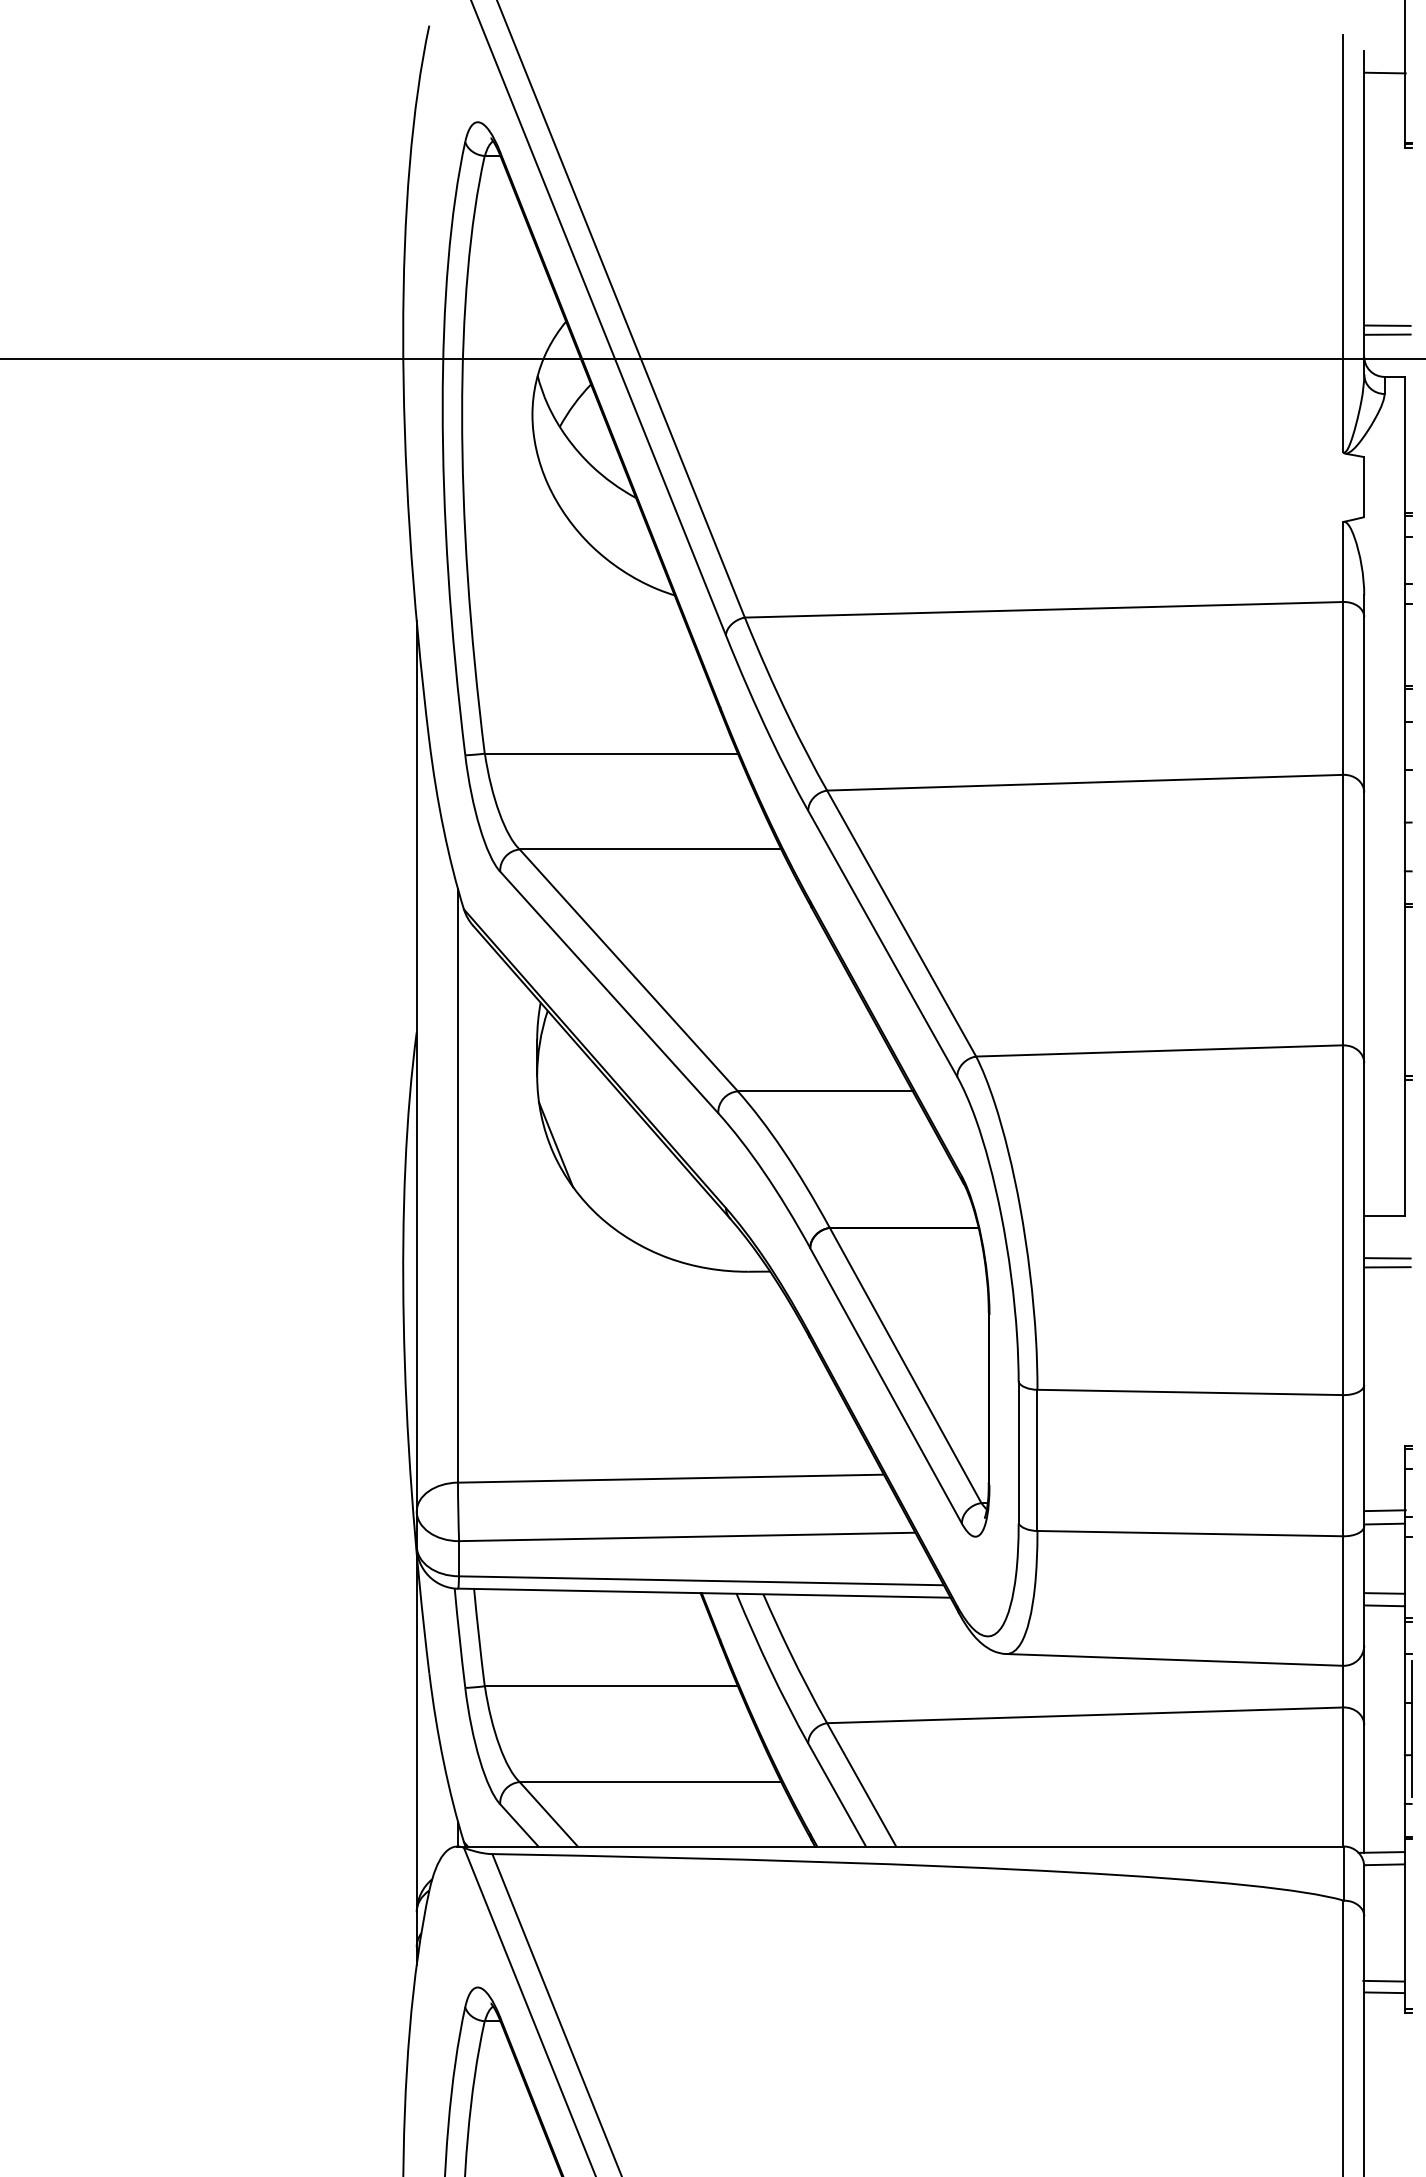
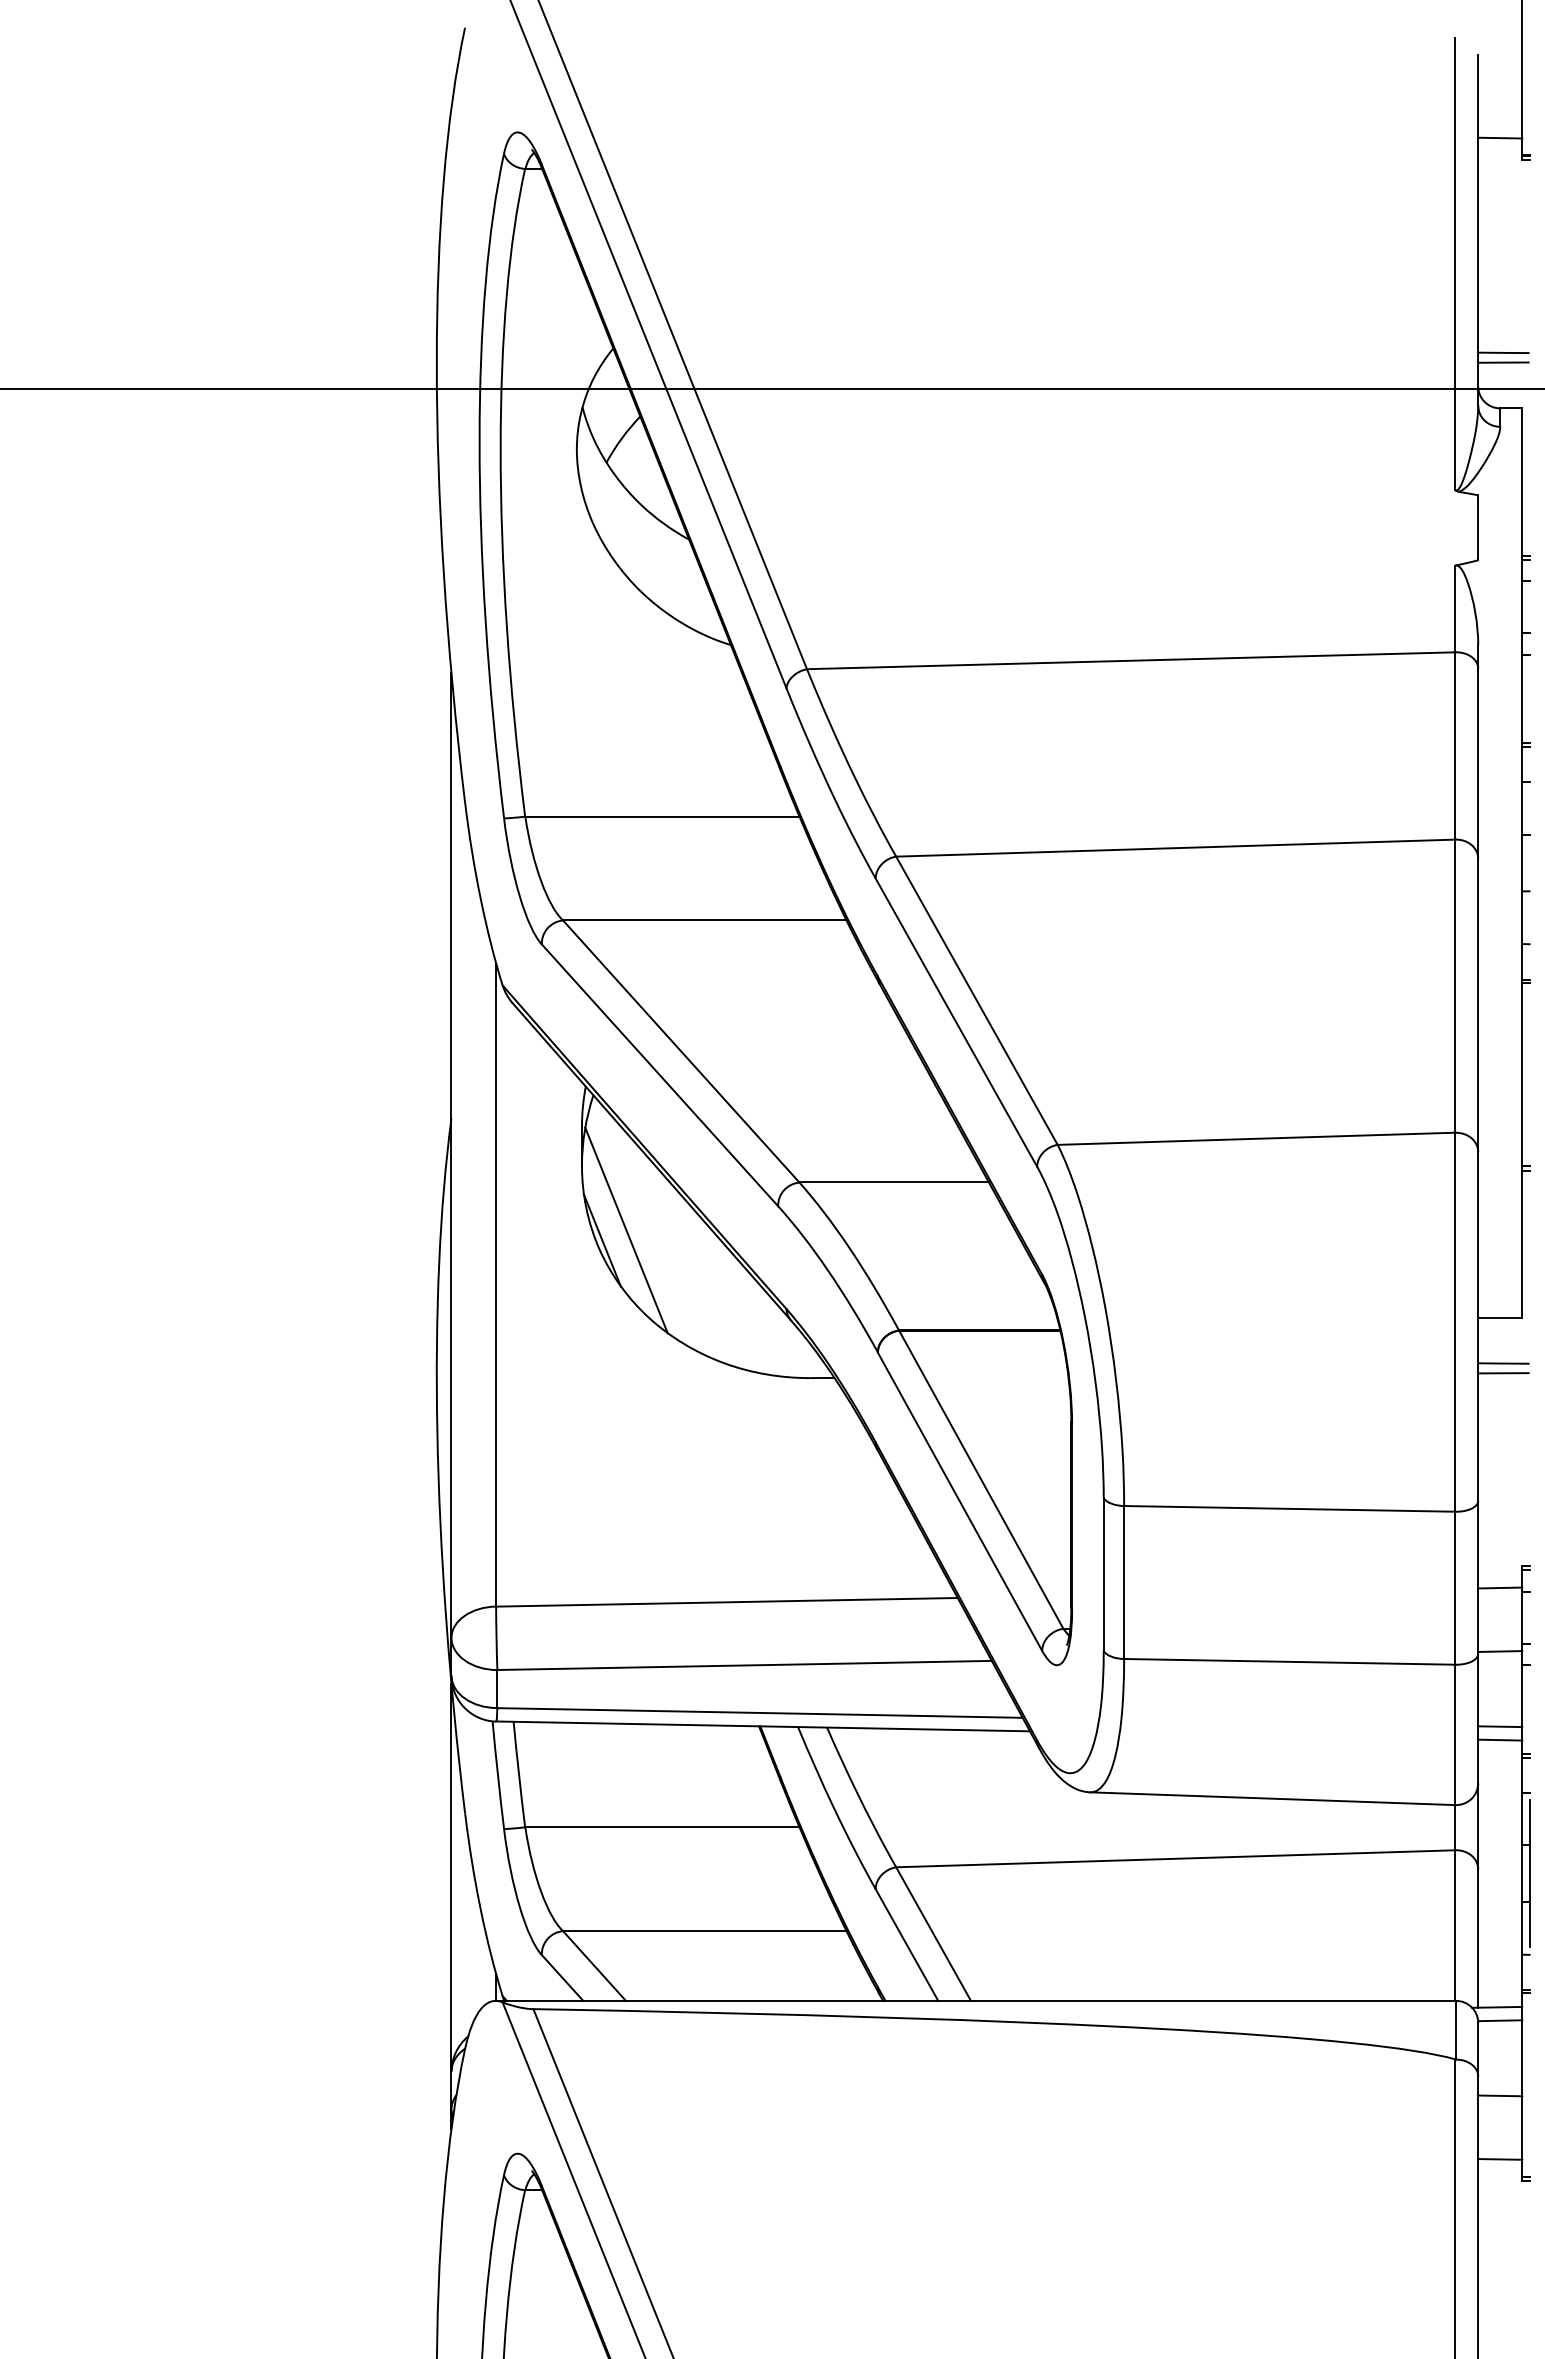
line: (1385, 72) -> (1500, 137), moved
line: (578, 1135) -> (626, 1230), added
line: (1385, 1510) -> (1500, 1587), moved
line: (1383, 1980) -> (1500, 2095), moved

